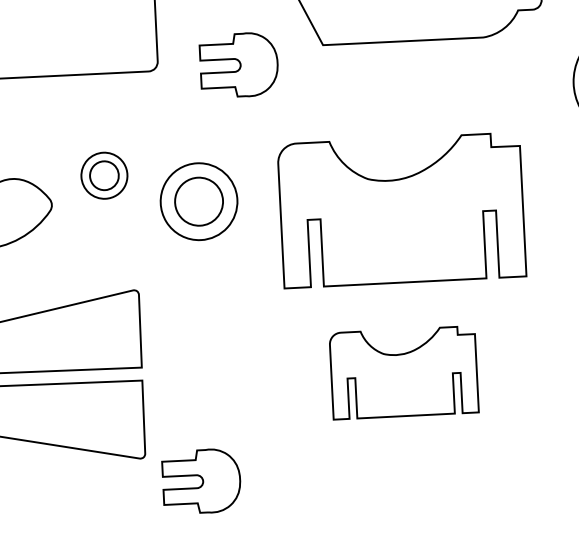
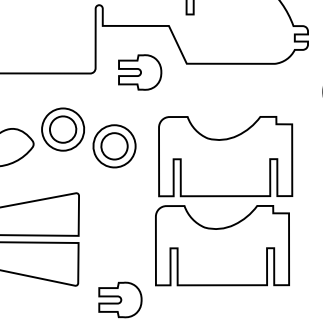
part: (104, 175) -> (63, 129), size x1.67
part: (404, 372) -> (222, 245), size x1.67
part: (201, 480) -> (120, 299), moved

